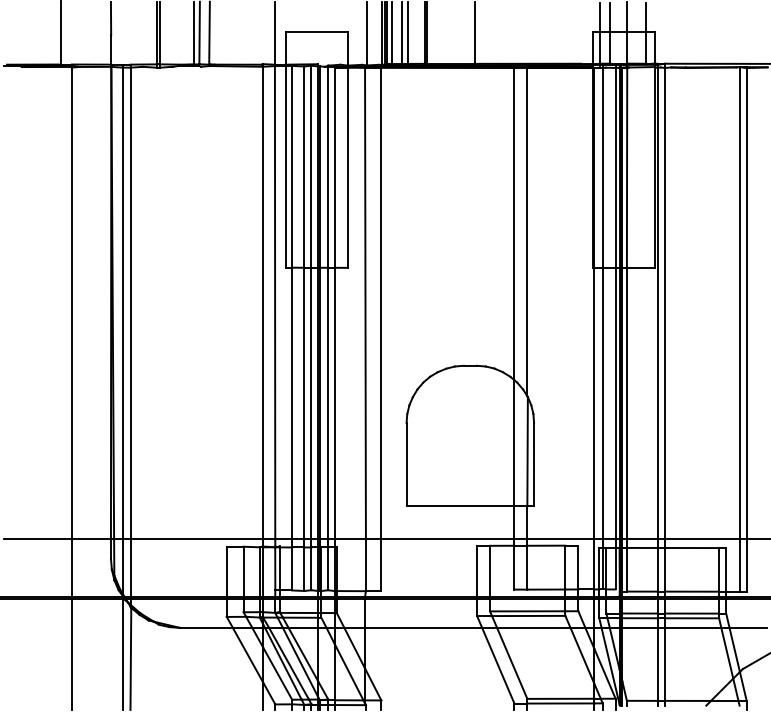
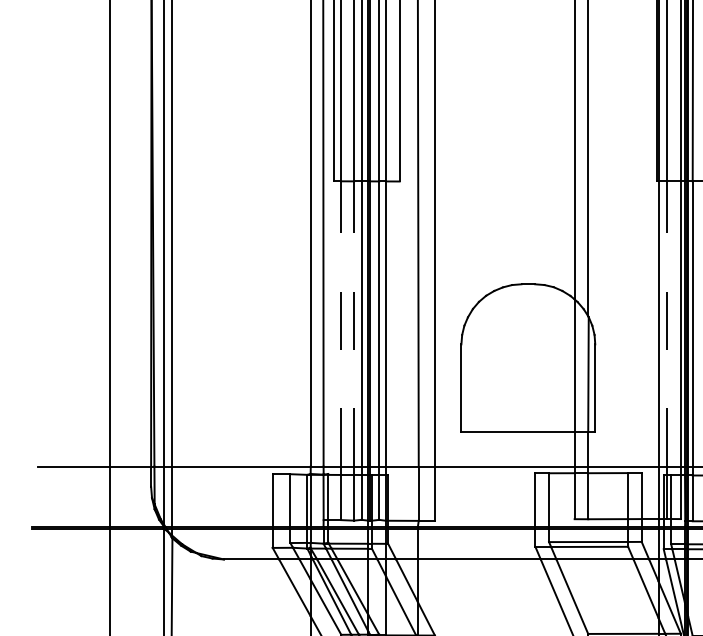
line: (292, 403) -> (341, 323), solid -> dashed
line: (304, 403) -> (354, 323), solid -> dashed
line: (602, 403) -> (667, 323), solid -> dashed

